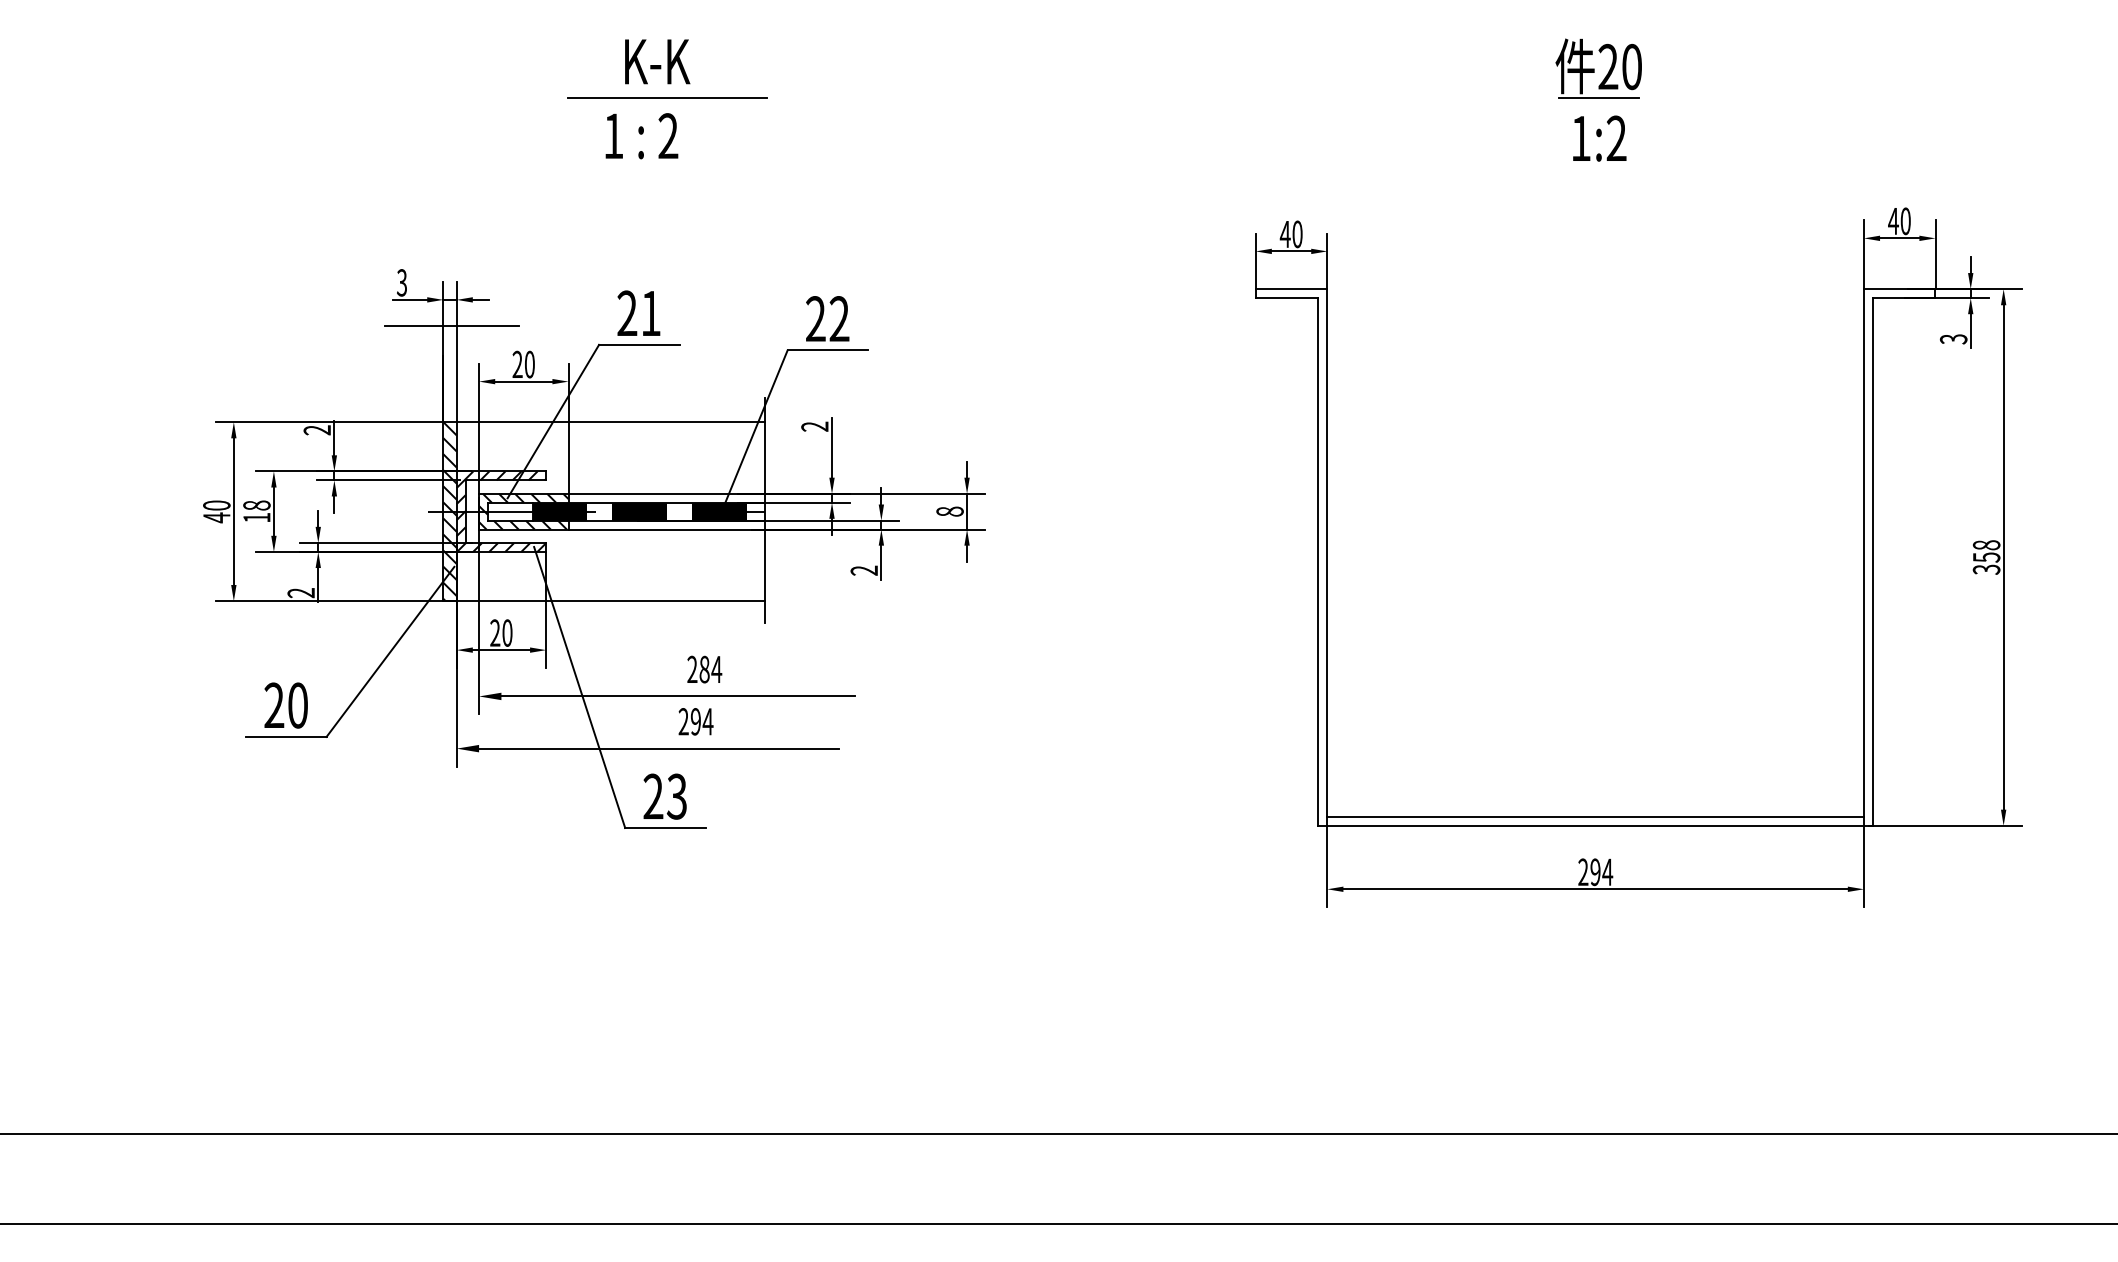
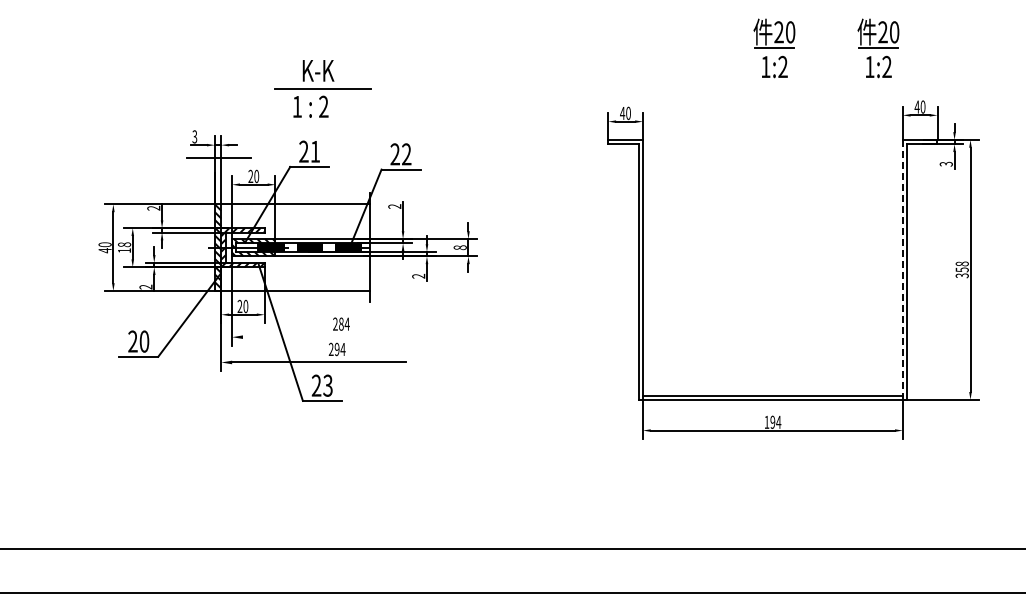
part: (665, 98) -> (322, 88), moved
part: (1813, 100) -> (878, 48), added
line: (1863, 552) -> (902, 267), solid -> dashed
line: (678, 697) -> (328, 337), removed
text: (1582, 870) -> (766, 421), 294 -> 194

